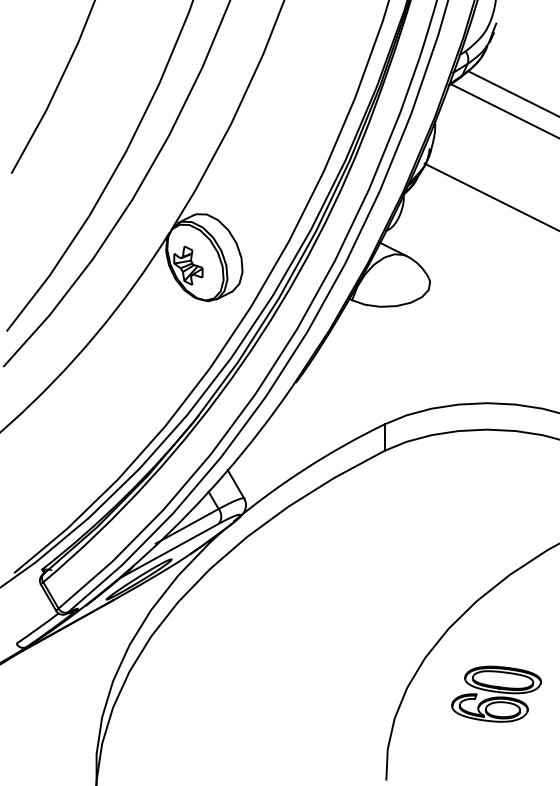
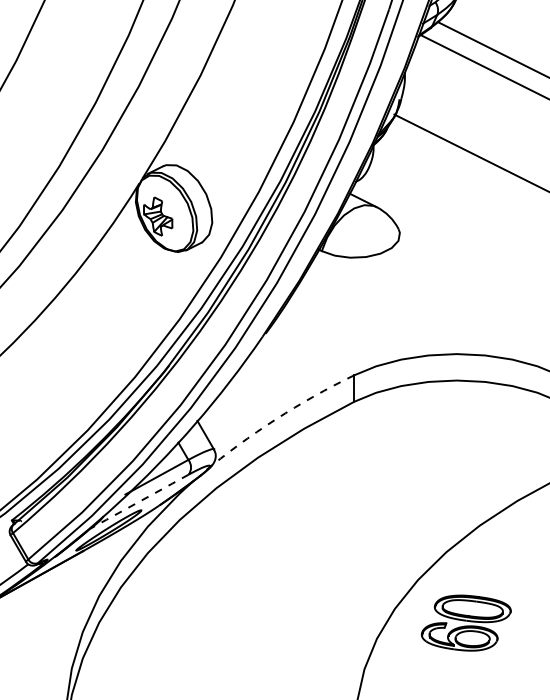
arc: (305, 468) -> (275, 419), solid -> dashed
line: (169, 551) -> (139, 502), solid -> dashed
part: (496, 693) -> (466, 622), moved

